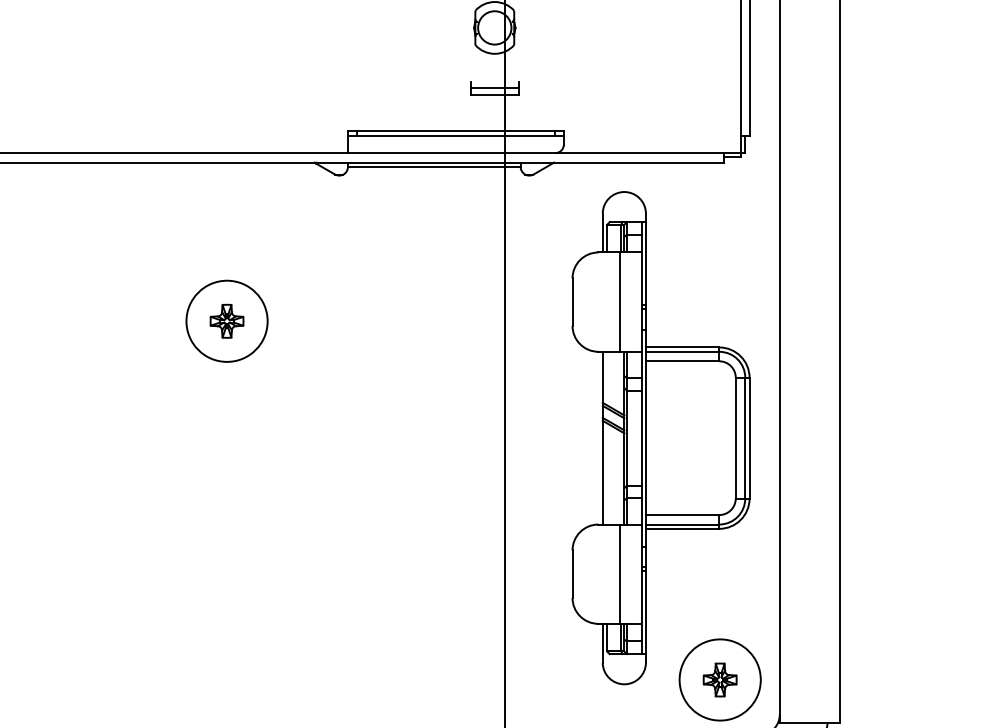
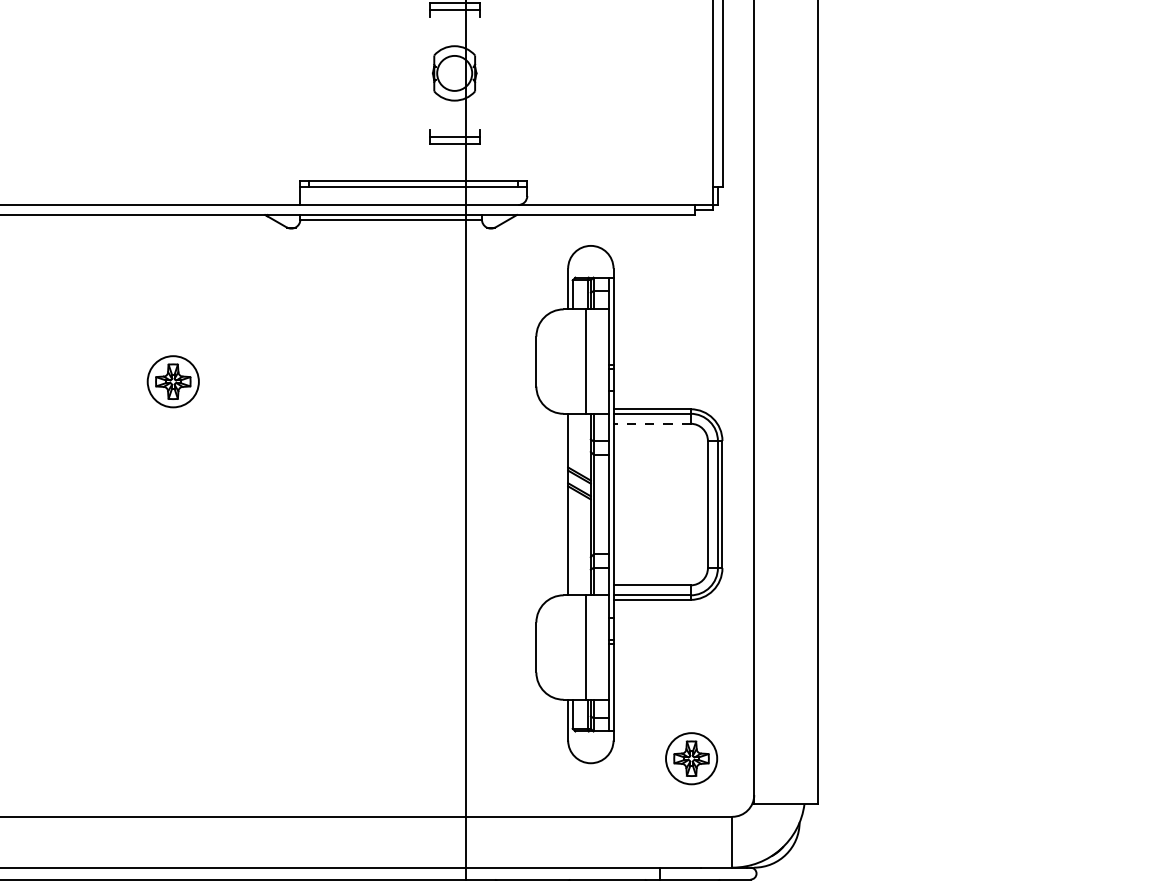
circle: (226, 321) -> (172, 381), size x0.6
line: (683, 361) -> (652, 423), solid -> dashed
circle: (720, 679) -> (691, 758), size x0.6

